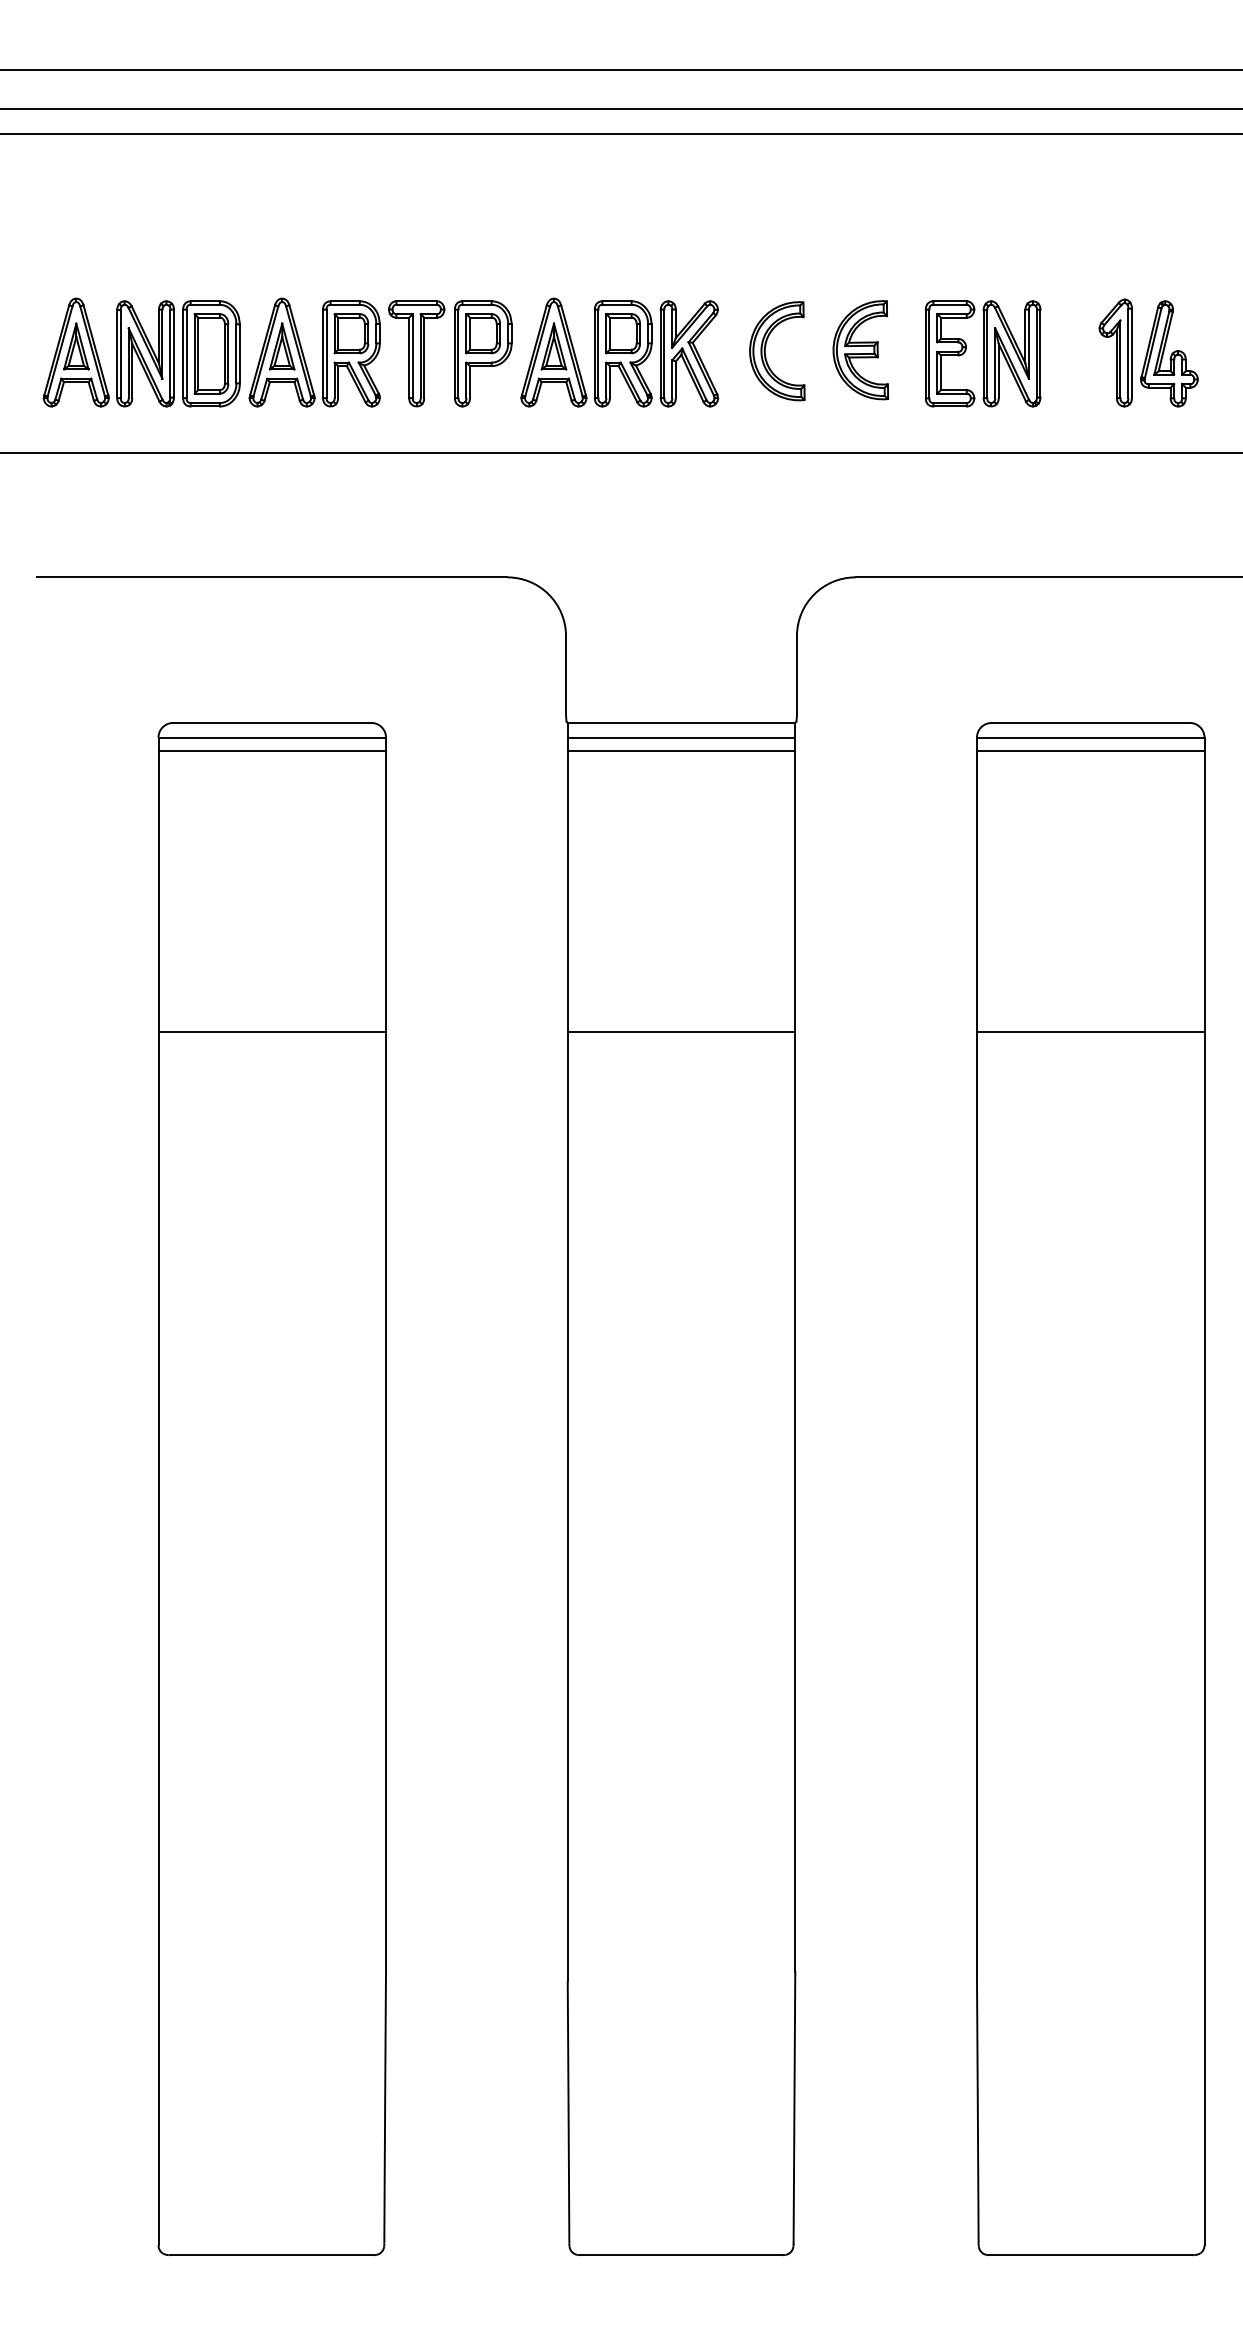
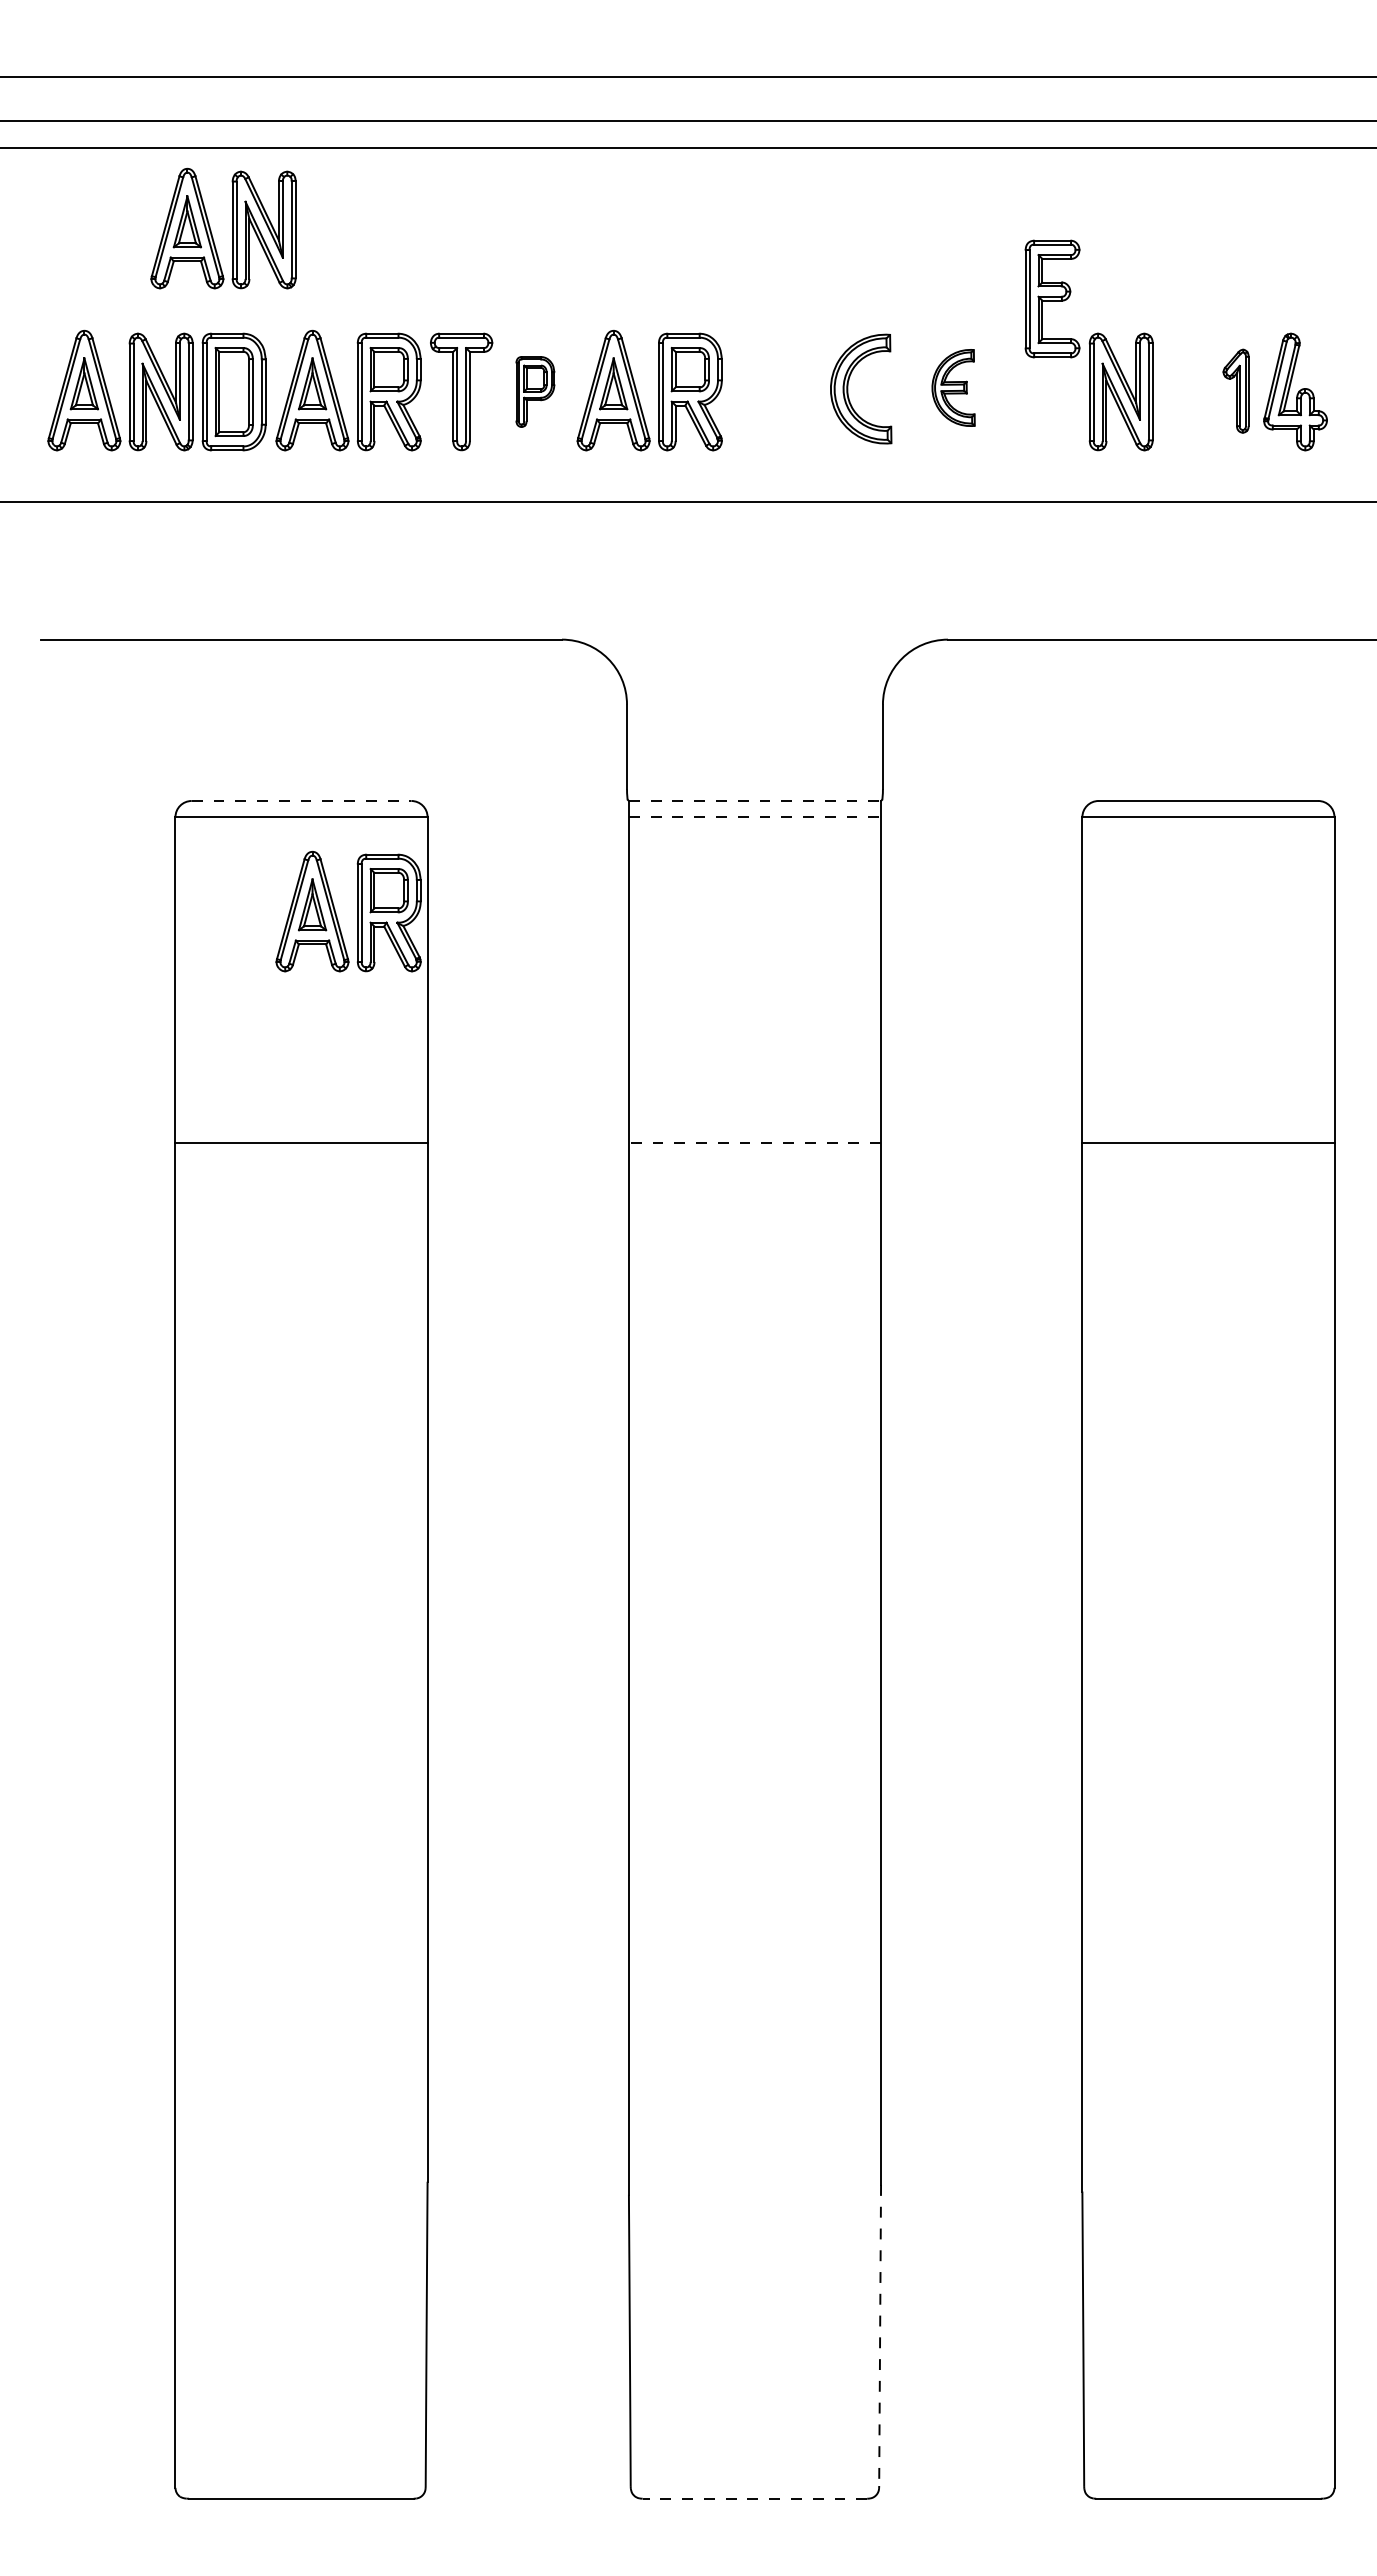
part: (209, 206) -> (232, 228), added
part: (860, 349) -> (953, 387), size x0.7
part: (483, 353) -> (535, 391), size x0.6
part: (689, 353) -> (763, 391), removed
part: (950, 353) -> (1052, 298), moved
part: (1115, 353) -> (1235, 391), size x0.7
line: (272, 722) -> (301, 800), solid -> dashed
line: (681, 722) -> (755, 800), solid -> dashed
line: (681, 737) -> (755, 817), solid -> dashed
line: (272, 751) -> (301, 832), removed
line: (681, 751) -> (754, 832), removed
line: (1090, 751) -> (1208, 832), removed
part: (322, 822) -> (357, 911), added
line: (681, 1032) -> (754, 1143), solid -> dashed
line: (794, 2107) -> (880, 2335), solid -> dashed
line: (681, 2254) -> (754, 2498), solid -> dashed

